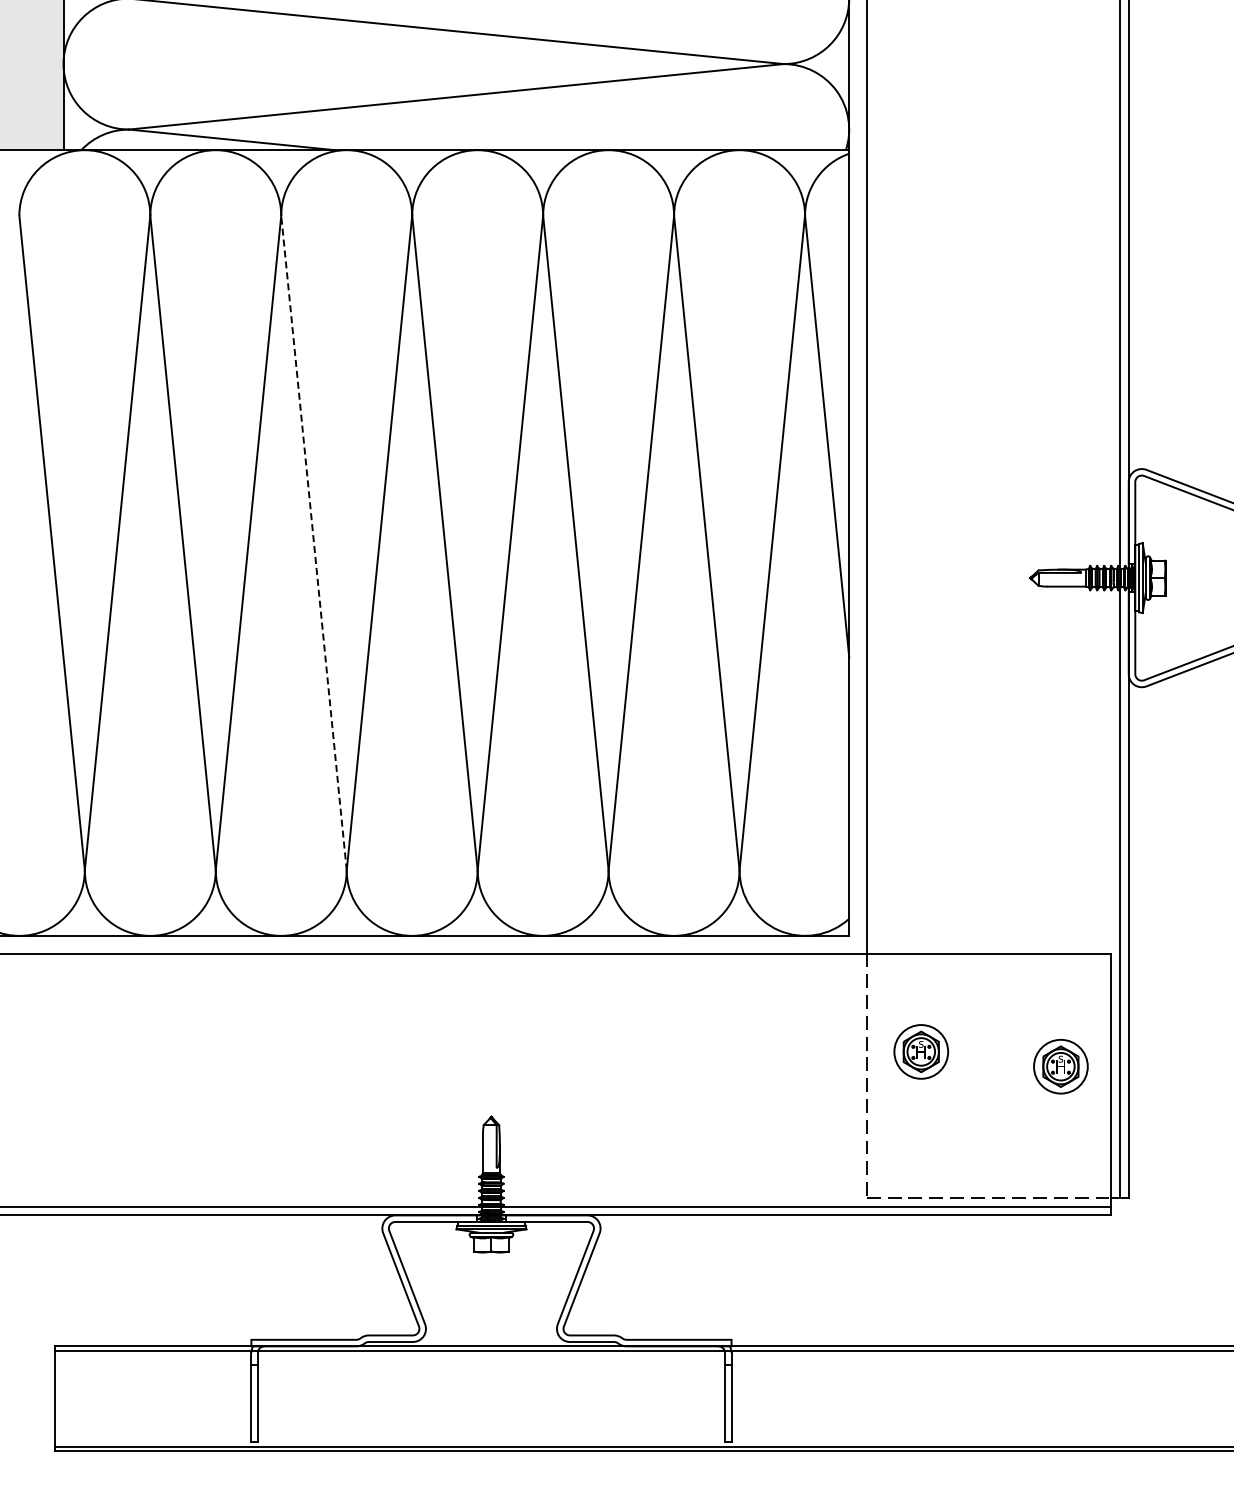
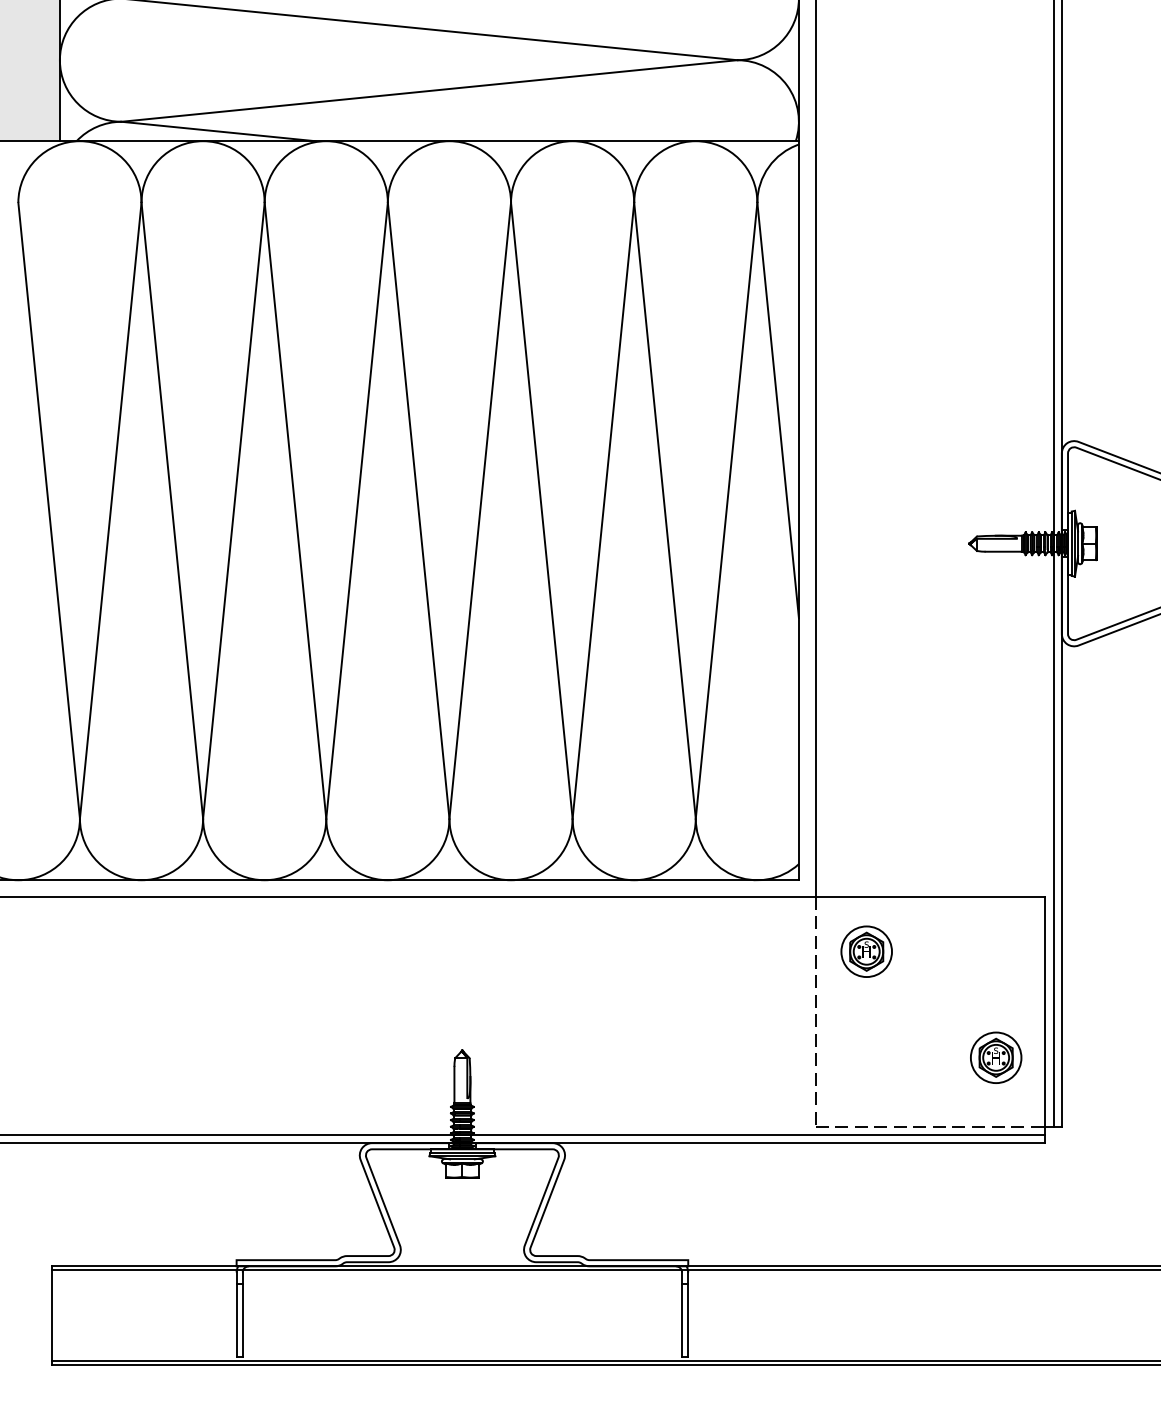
line: (313, 542) -> (295, 510), dashed -> solid
part: (921, 1051) -> (866, 951), moved
part: (1060, 1066) -> (995, 1057), moved

